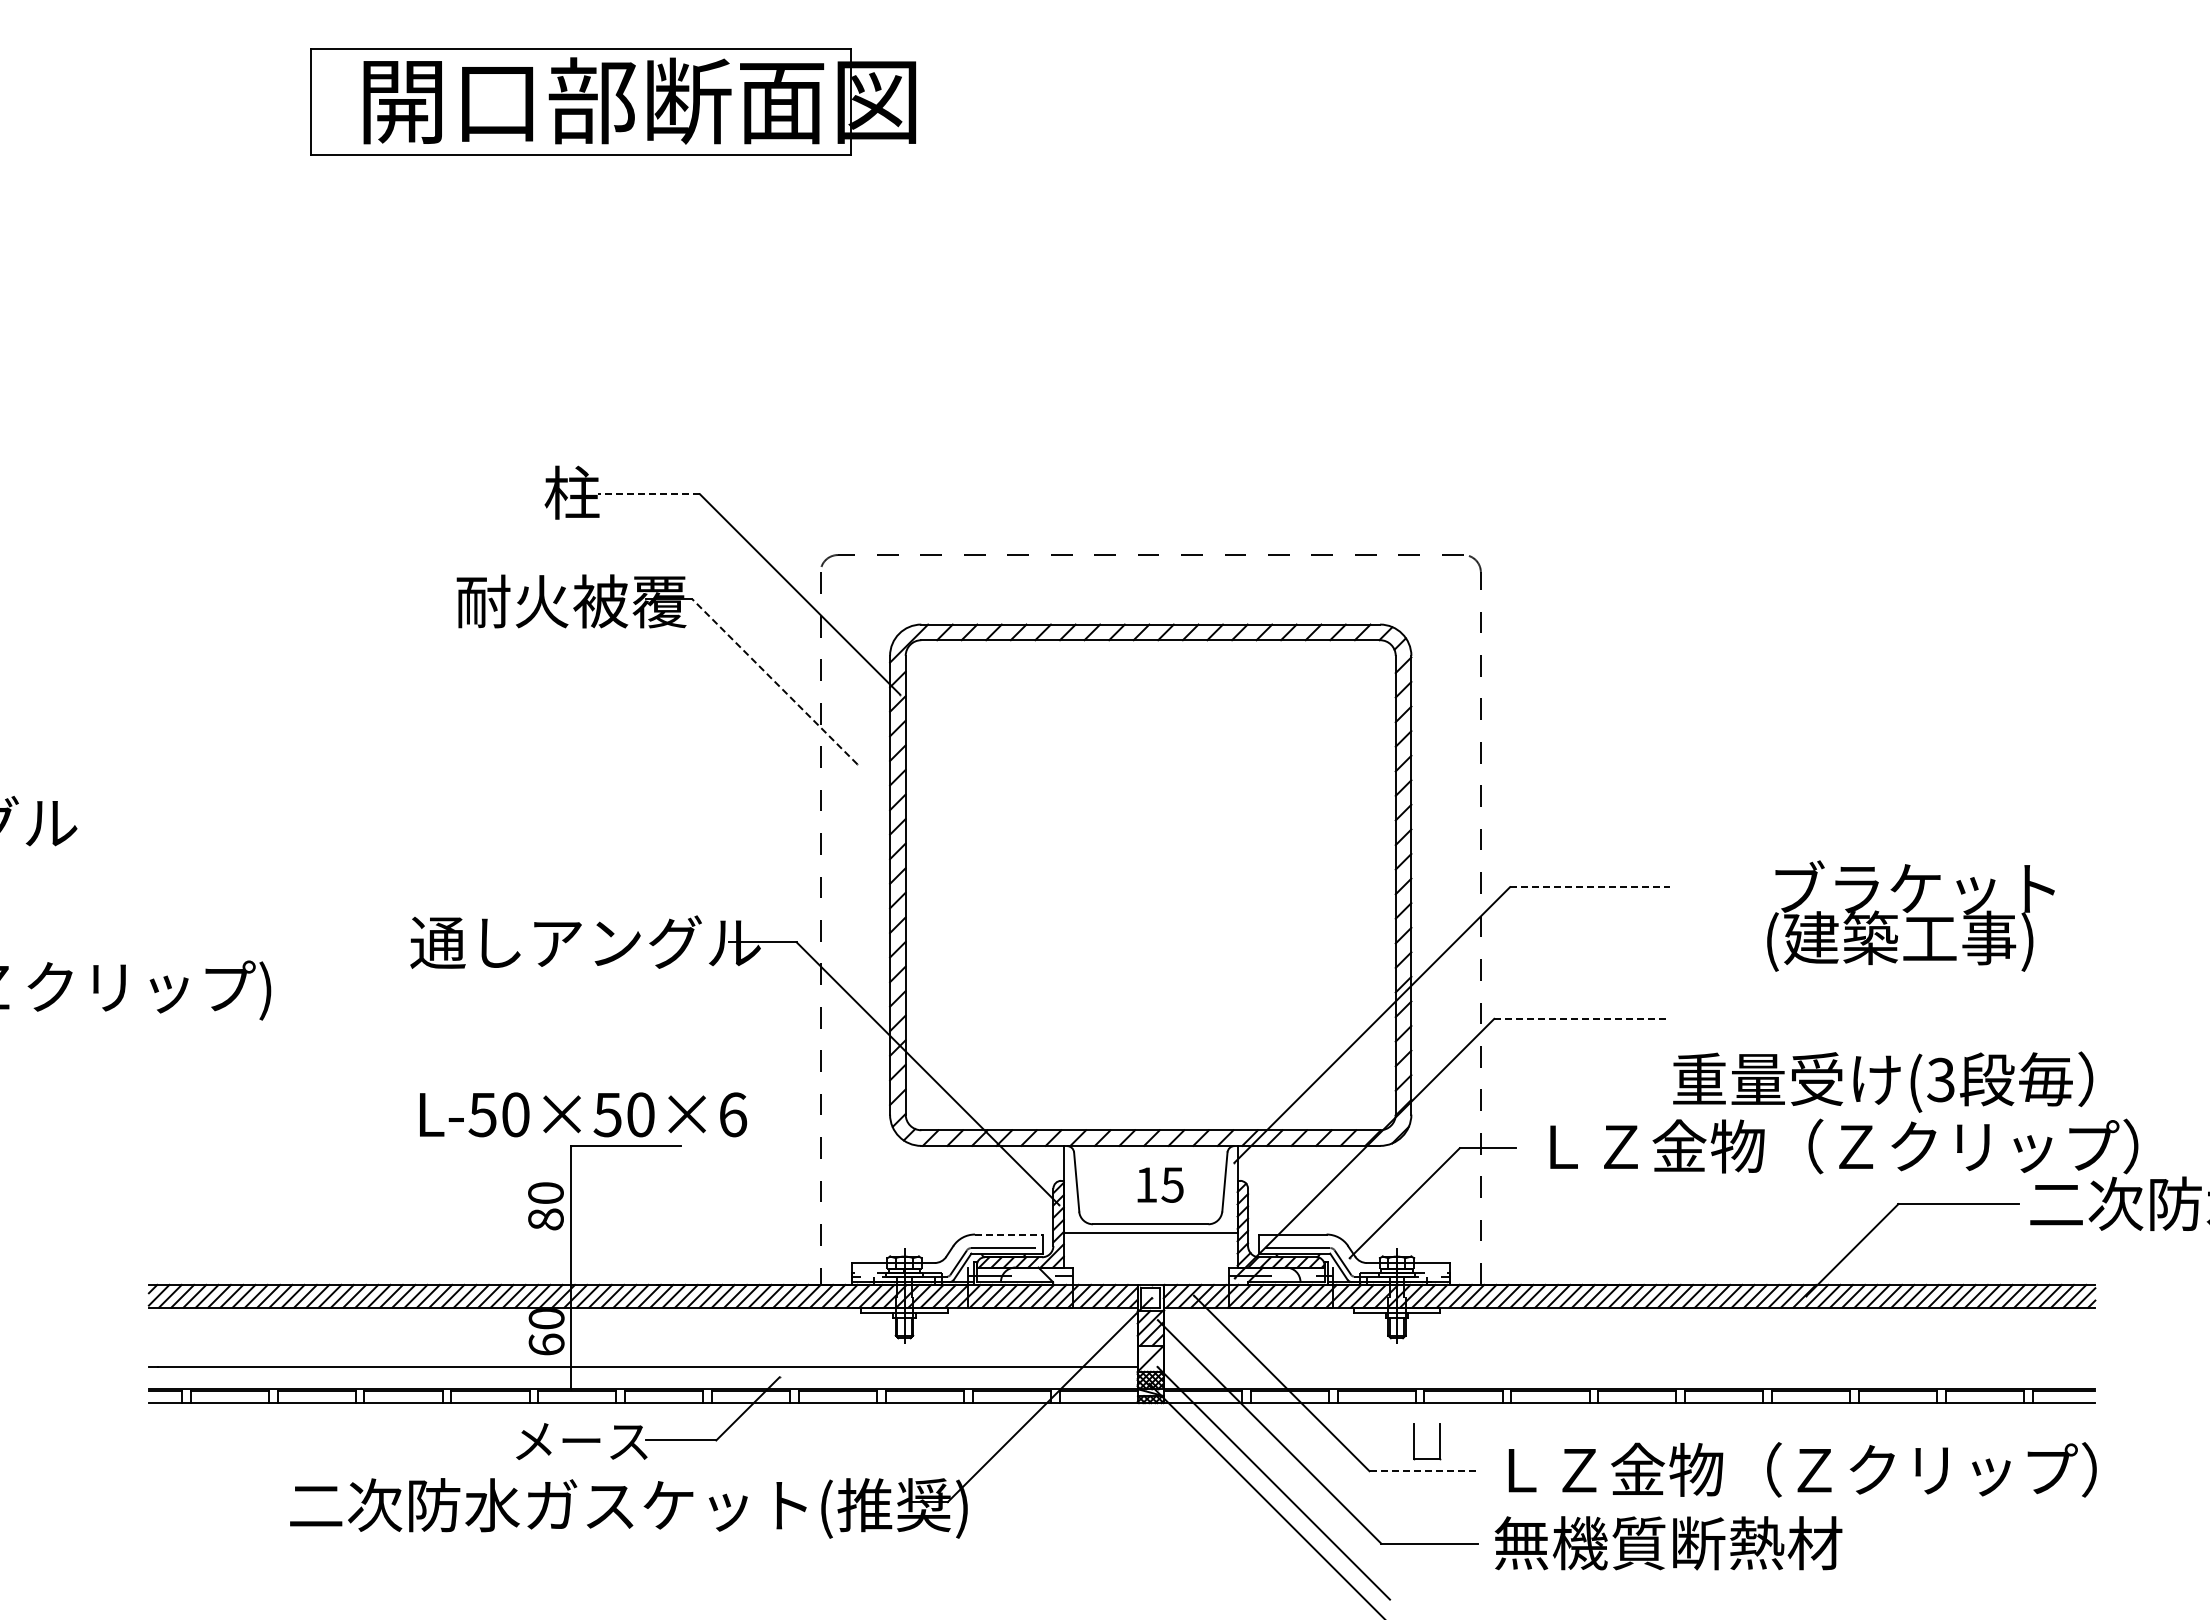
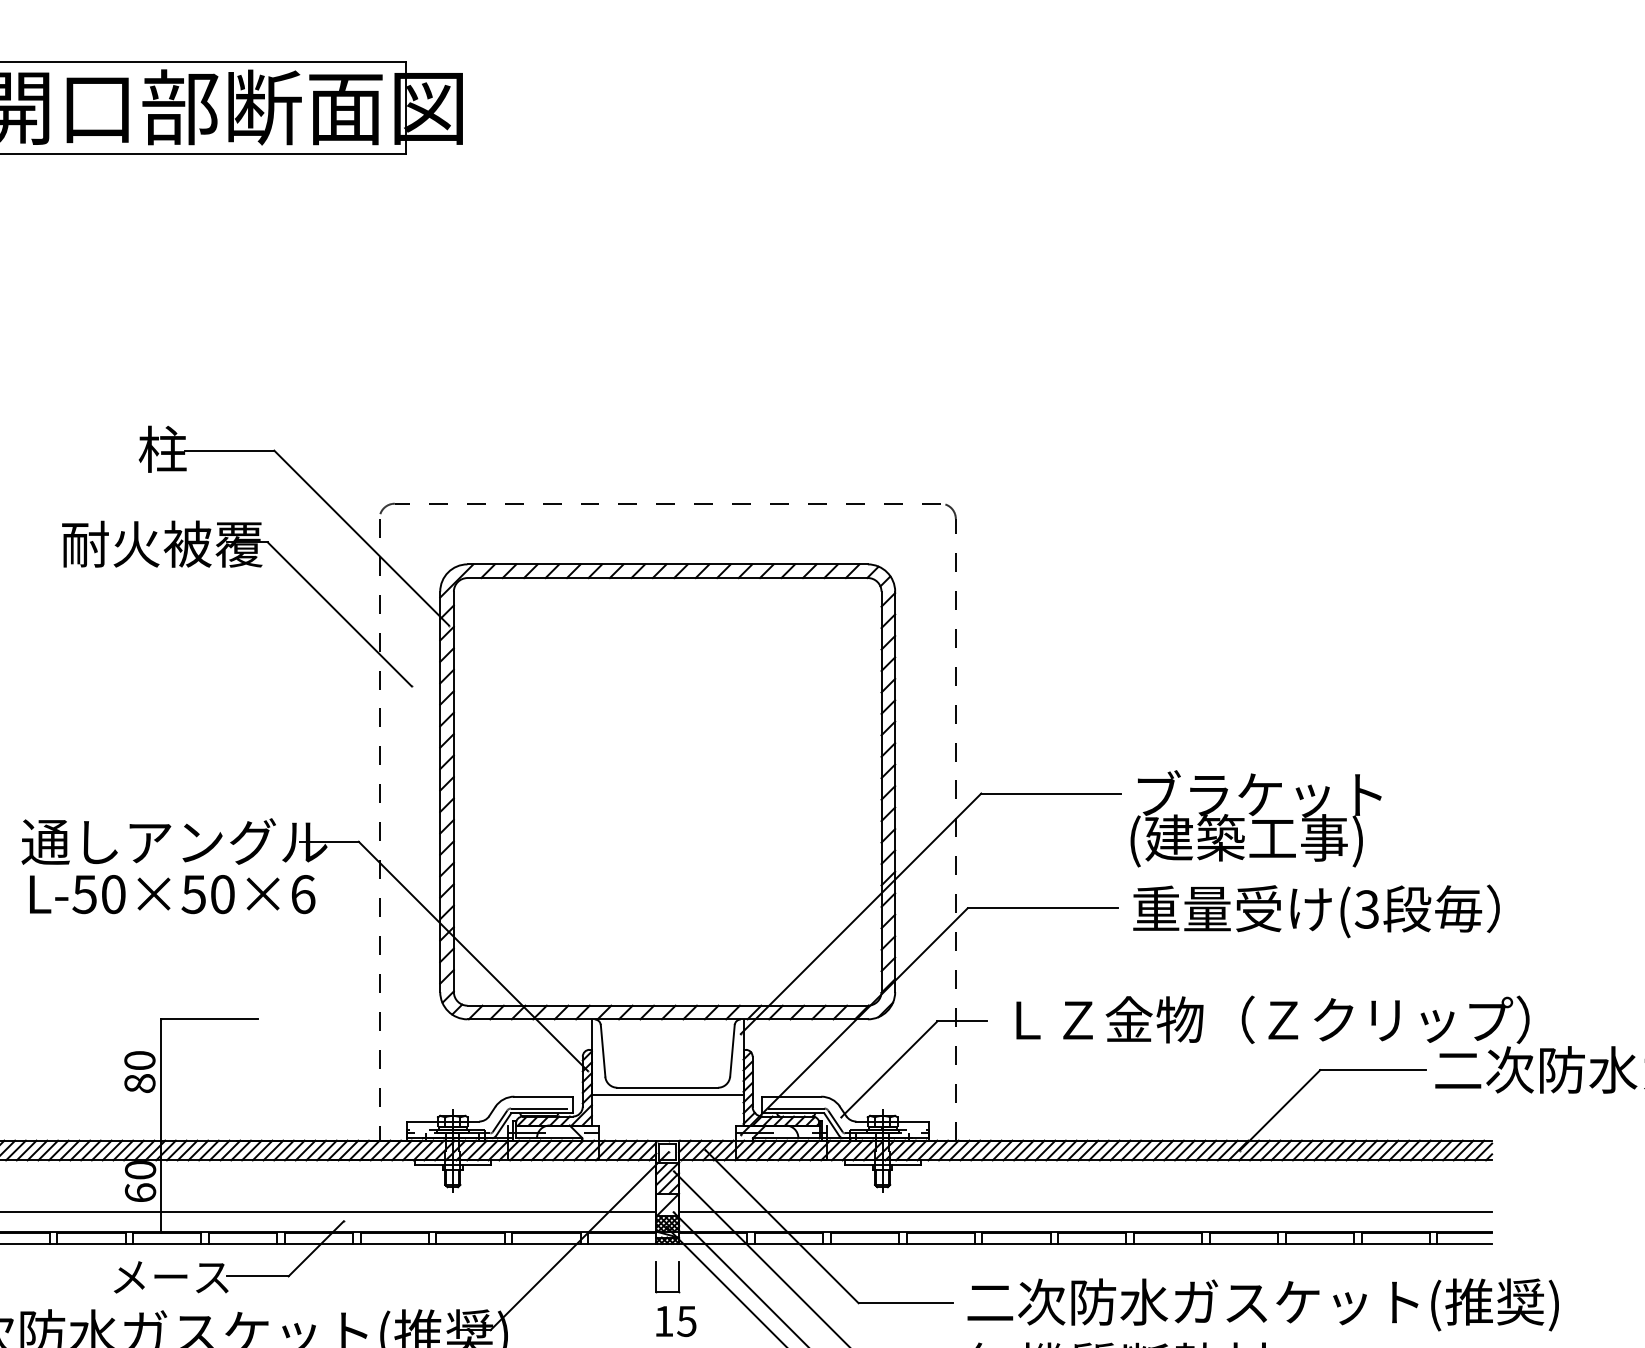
line: (648, 494) -> (229, 450), dashed -> solid
line: (774, 681) -> (339, 614), dashed -> solid
line: (1590, 887) -> (1051, 793), dashed -> solid
text: (1910, 915) -> (1255, 818), moved
line: (1581, 1018) -> (1043, 908), dashed -> solid
text: (1883, 1081) -> (1316, 910), moved
text: (583, 1114) -> (172, 894), moved
text: (1160, 1184) -> (676, 1320), moved
line: (1008, 1234) -> (543, 1096), dashed -> solid
line: (1629, 1366) -> (1085, 1211), added
part: (1439, 1441) -> (678, 1277), moved
line: (1424, 1471) -> (906, 1303), dashed -> solid
text: (1832, 1472) -> (1262, 1304), ＬＺ金物（Ｚクリップ） -> 二次防水ガスケット(推奨)

